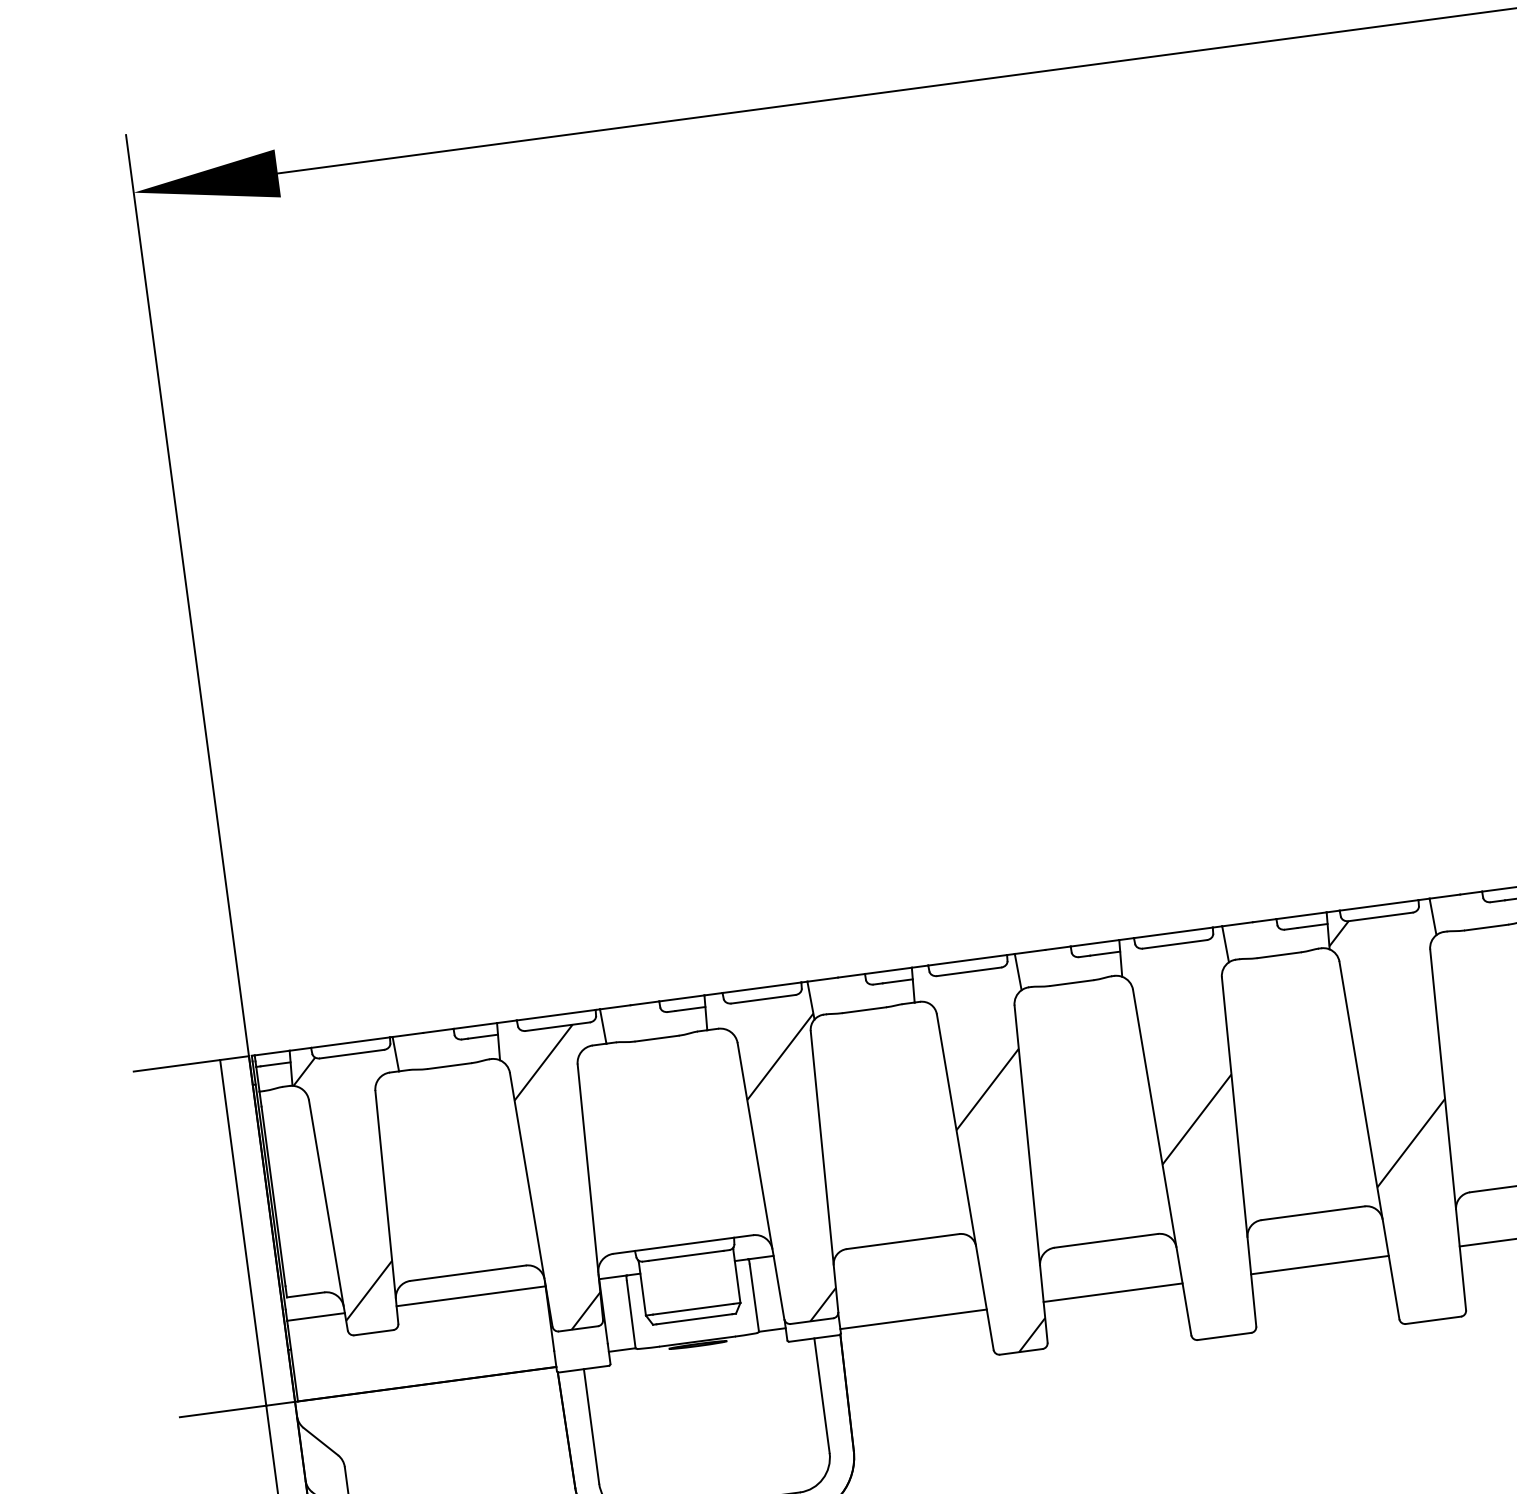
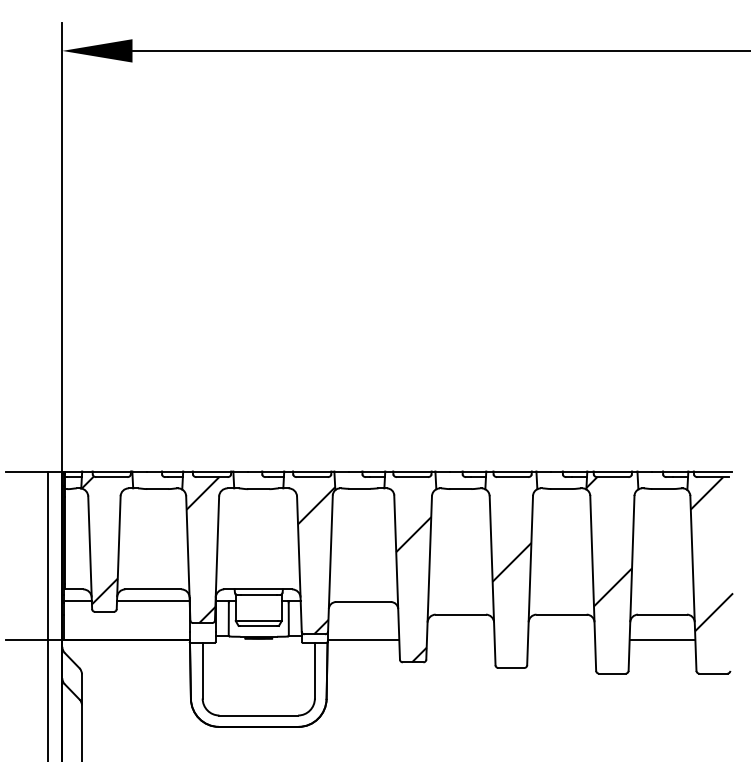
line: (1319, 1264) -> (561, 639), removed
line: (1112, 1291) -> (460, 639), removed

